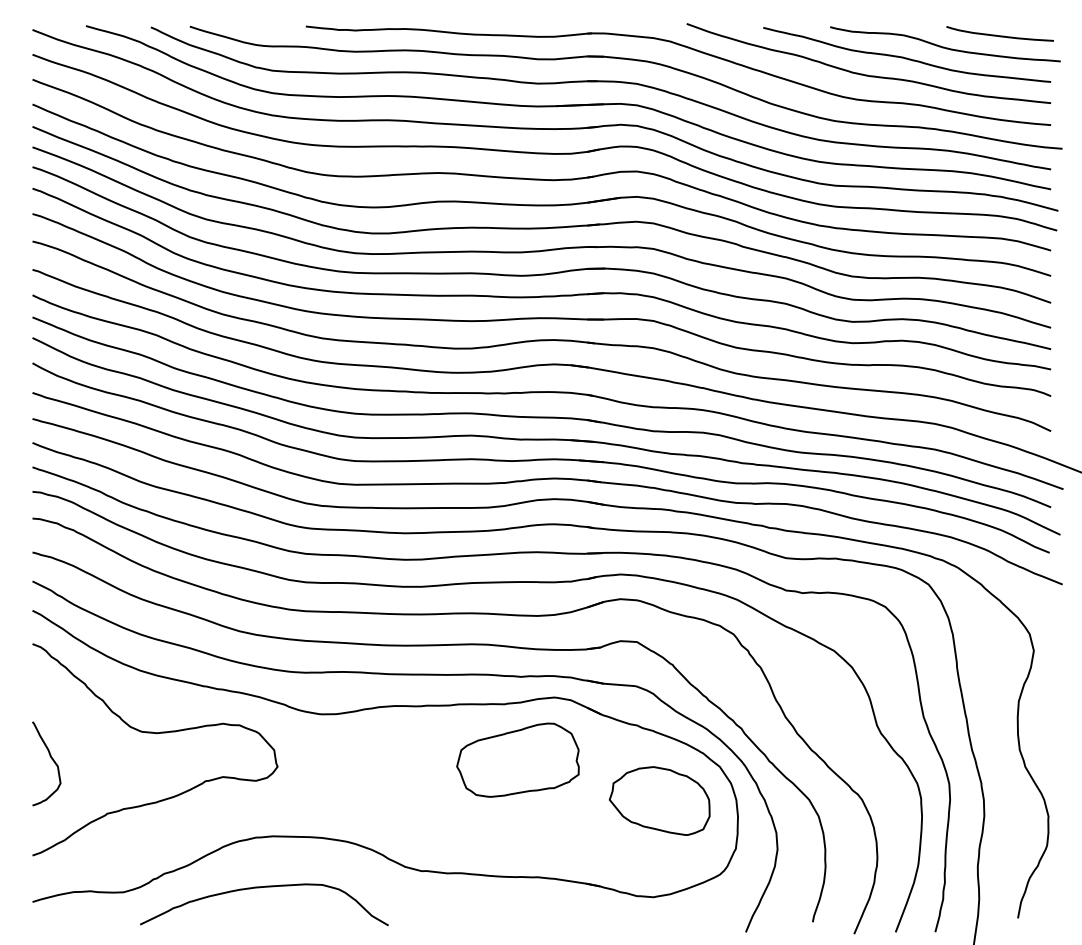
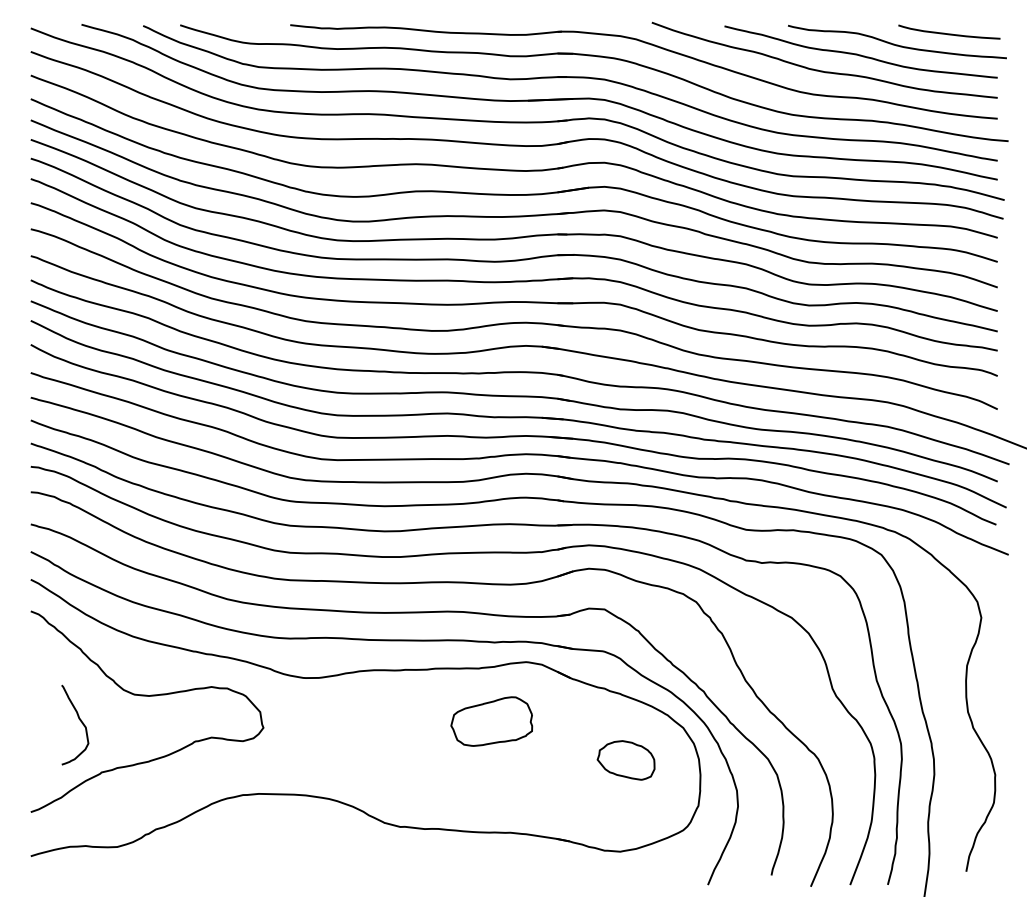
curve: (51, 759) -> (79, 720), moved
part: (517, 760) -> (491, 721), size x0.7
part: (658, 801) -> (625, 760), size x0.6
curve: (259, 888) -> (246, 843), removed

